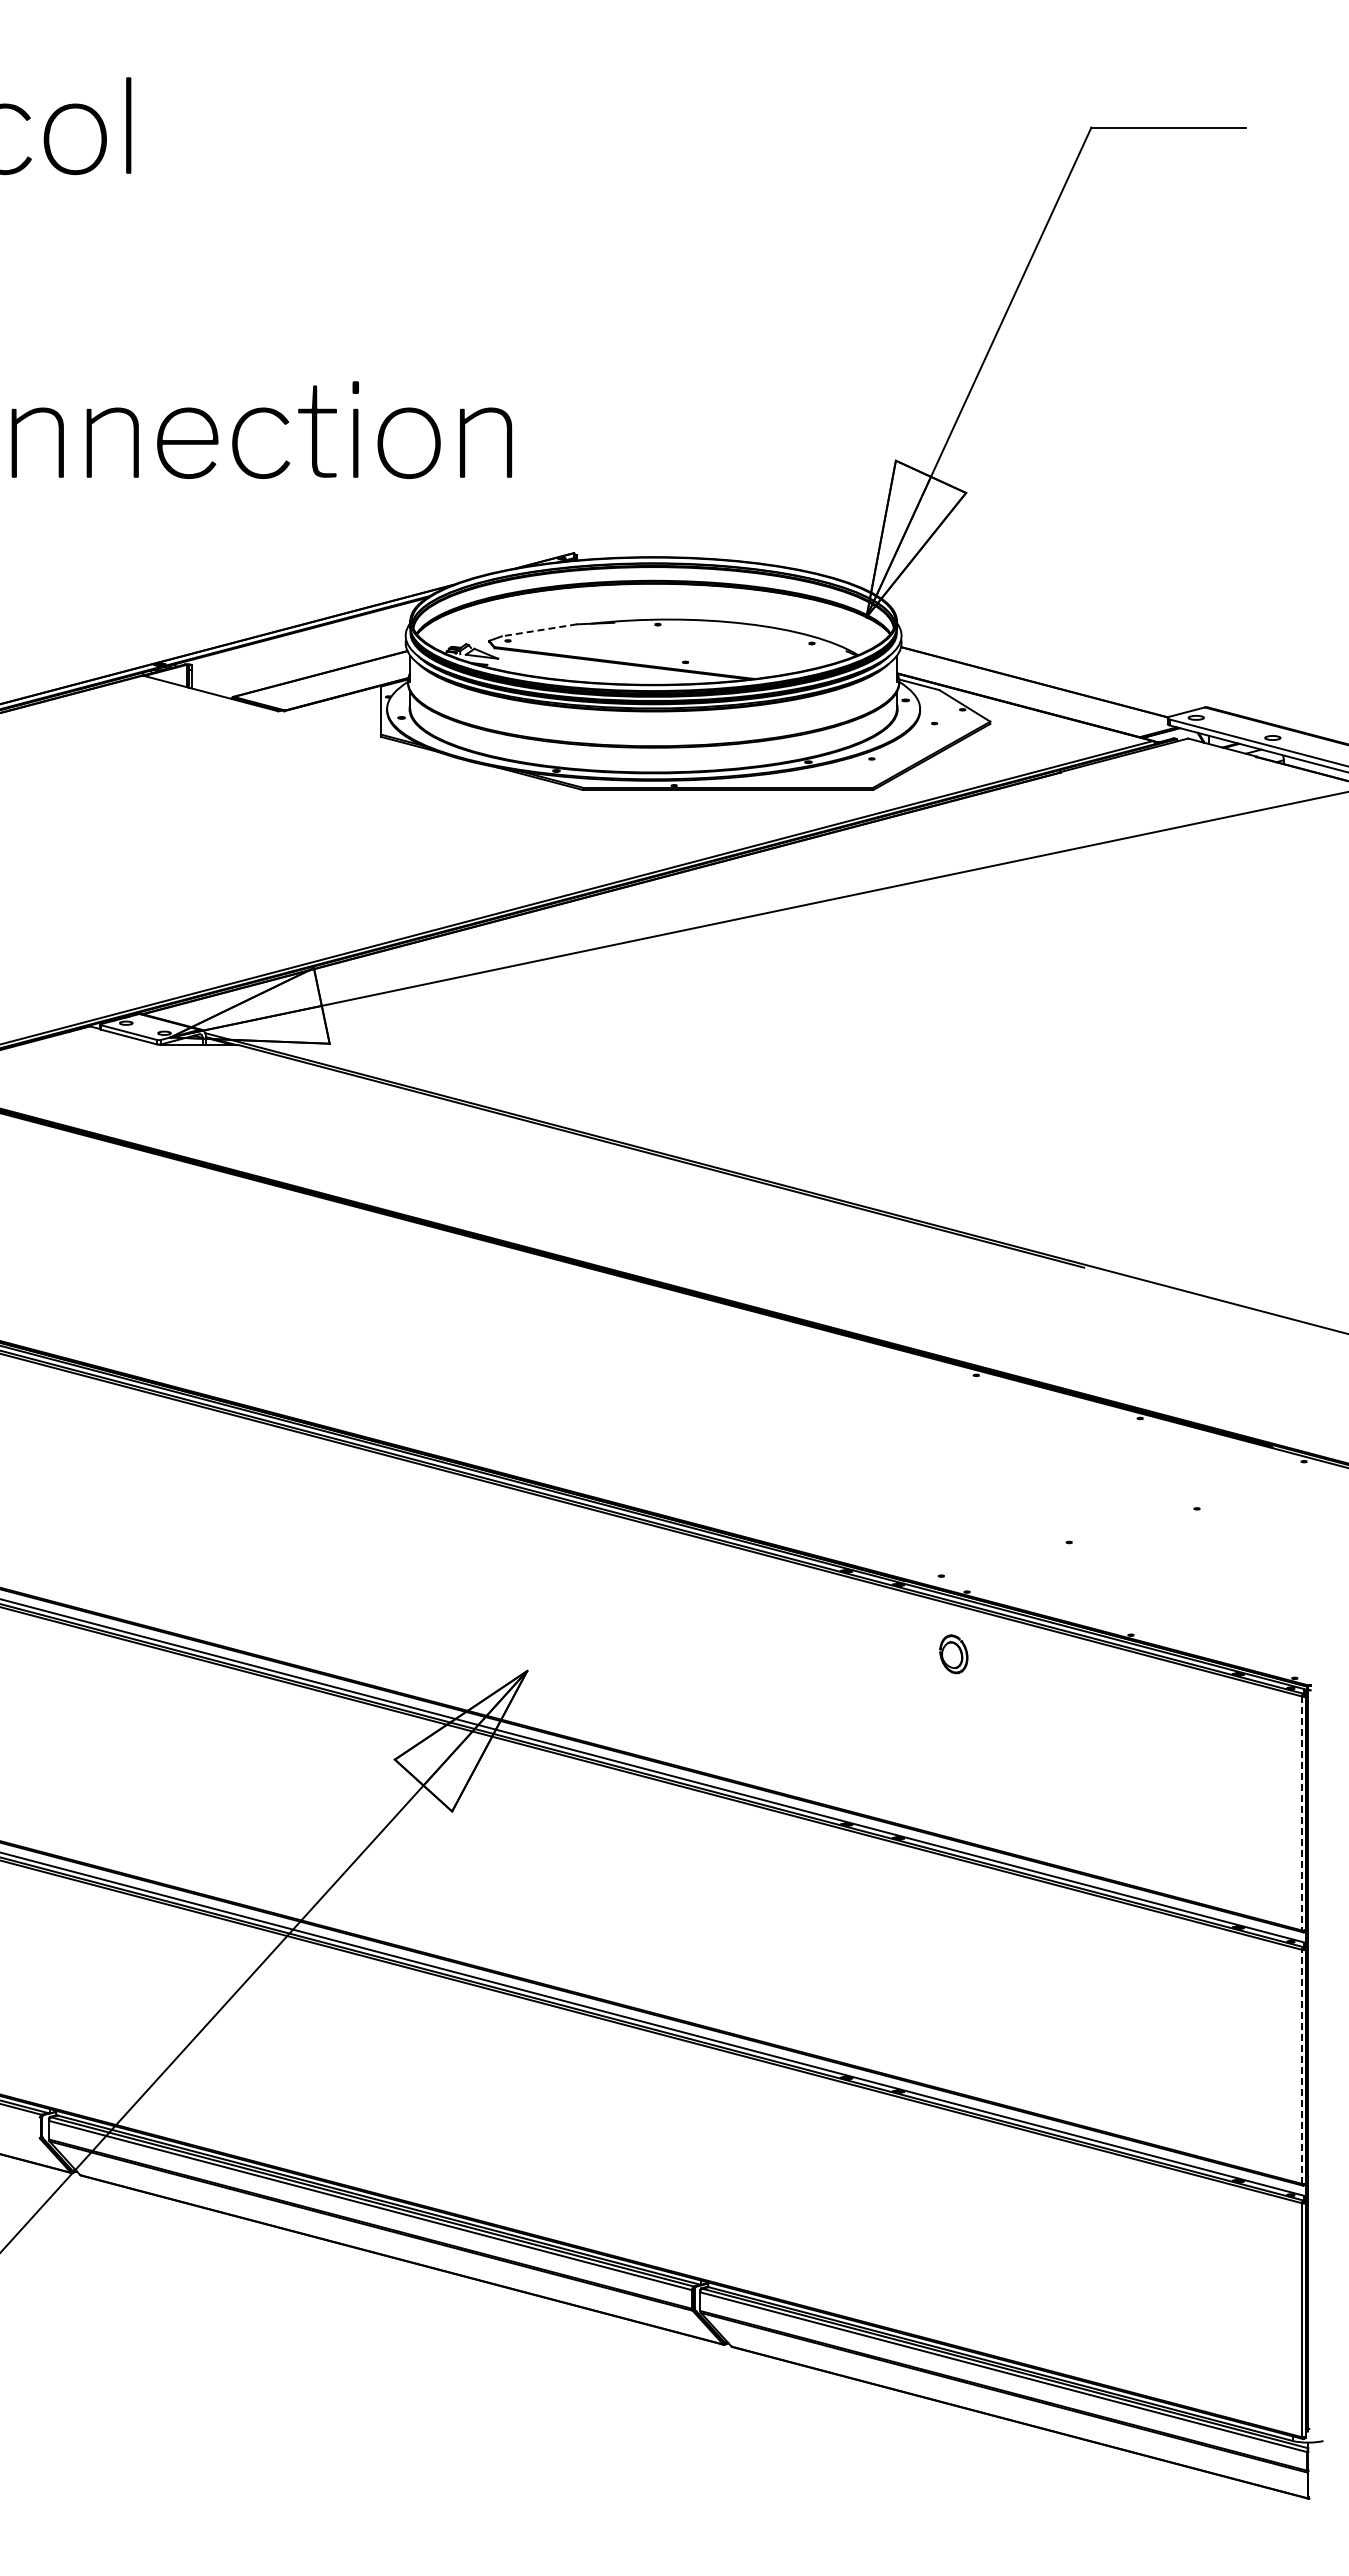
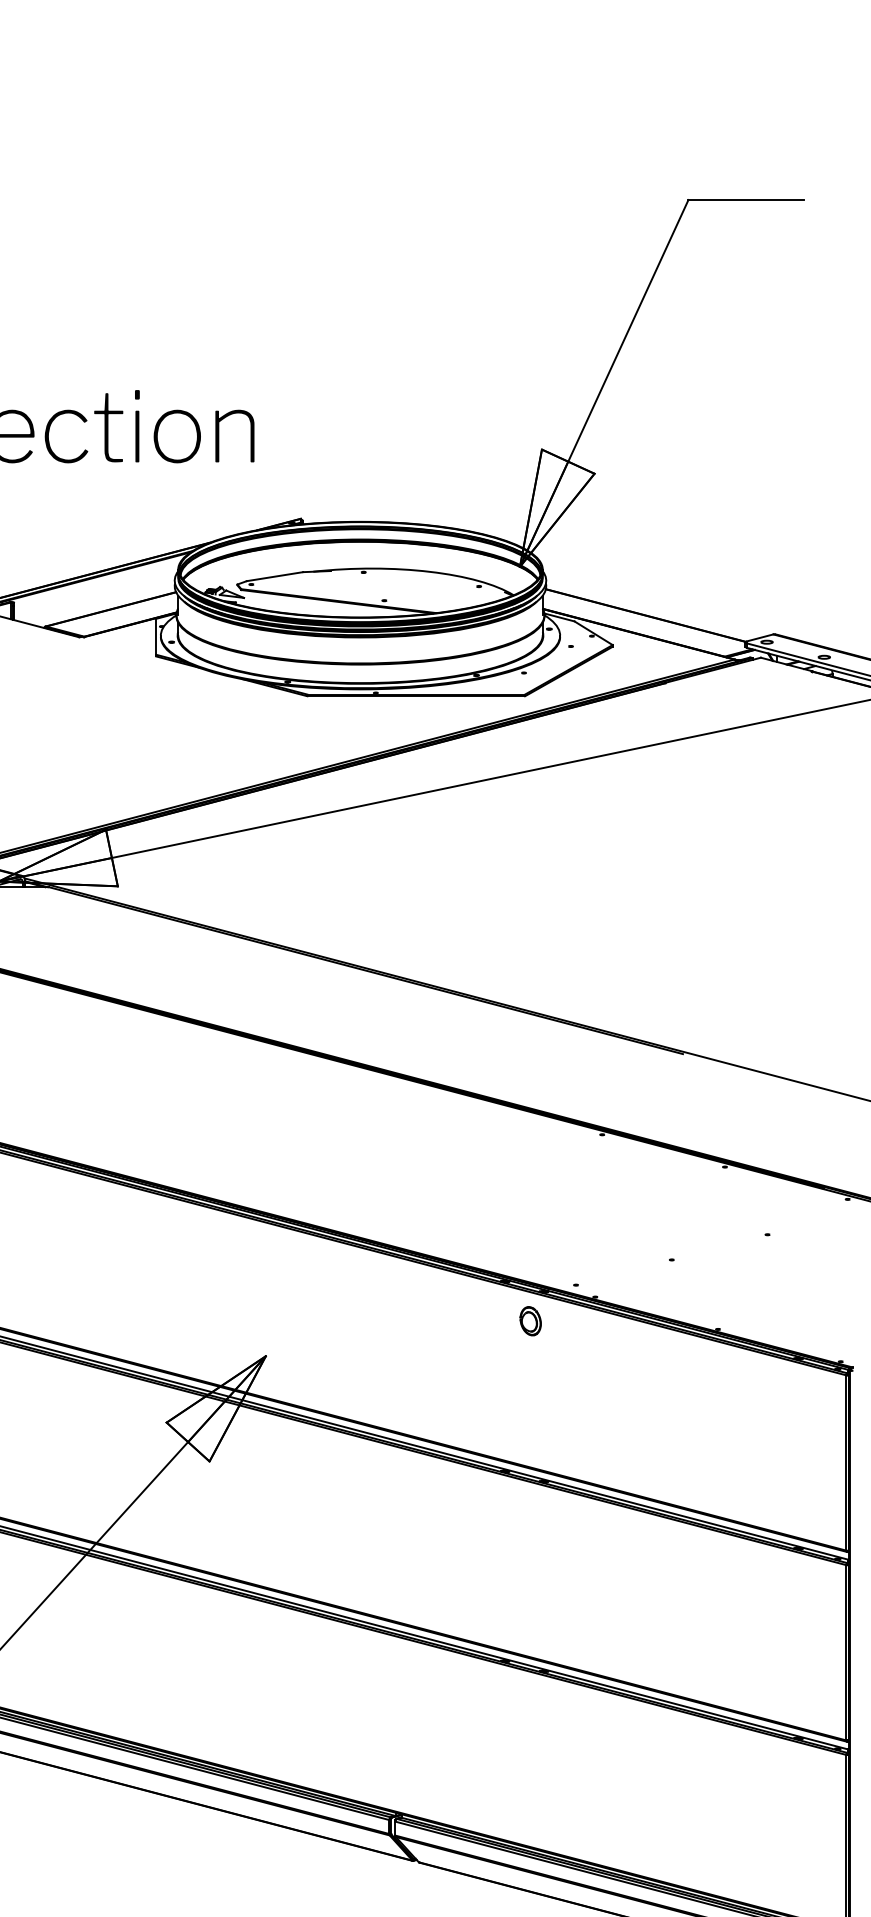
line: (538, 630) -> (274, 576), dashed -> solid
part: (953, 1654) -> (530, 1321), moved
line: (1301, 1813) -> (845, 1462), dashed -> solid
line: (1301, 2066) -> (845, 1652), dashed -> solid

